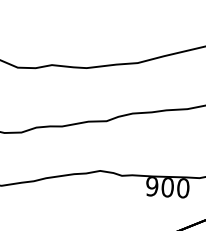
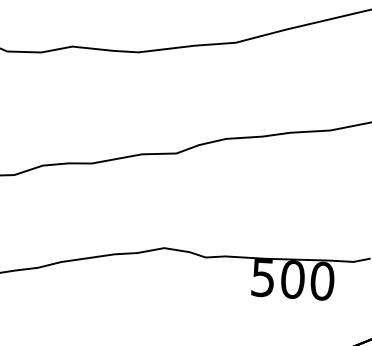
text: (151, 186) -> (261, 277), 900 -> 500

